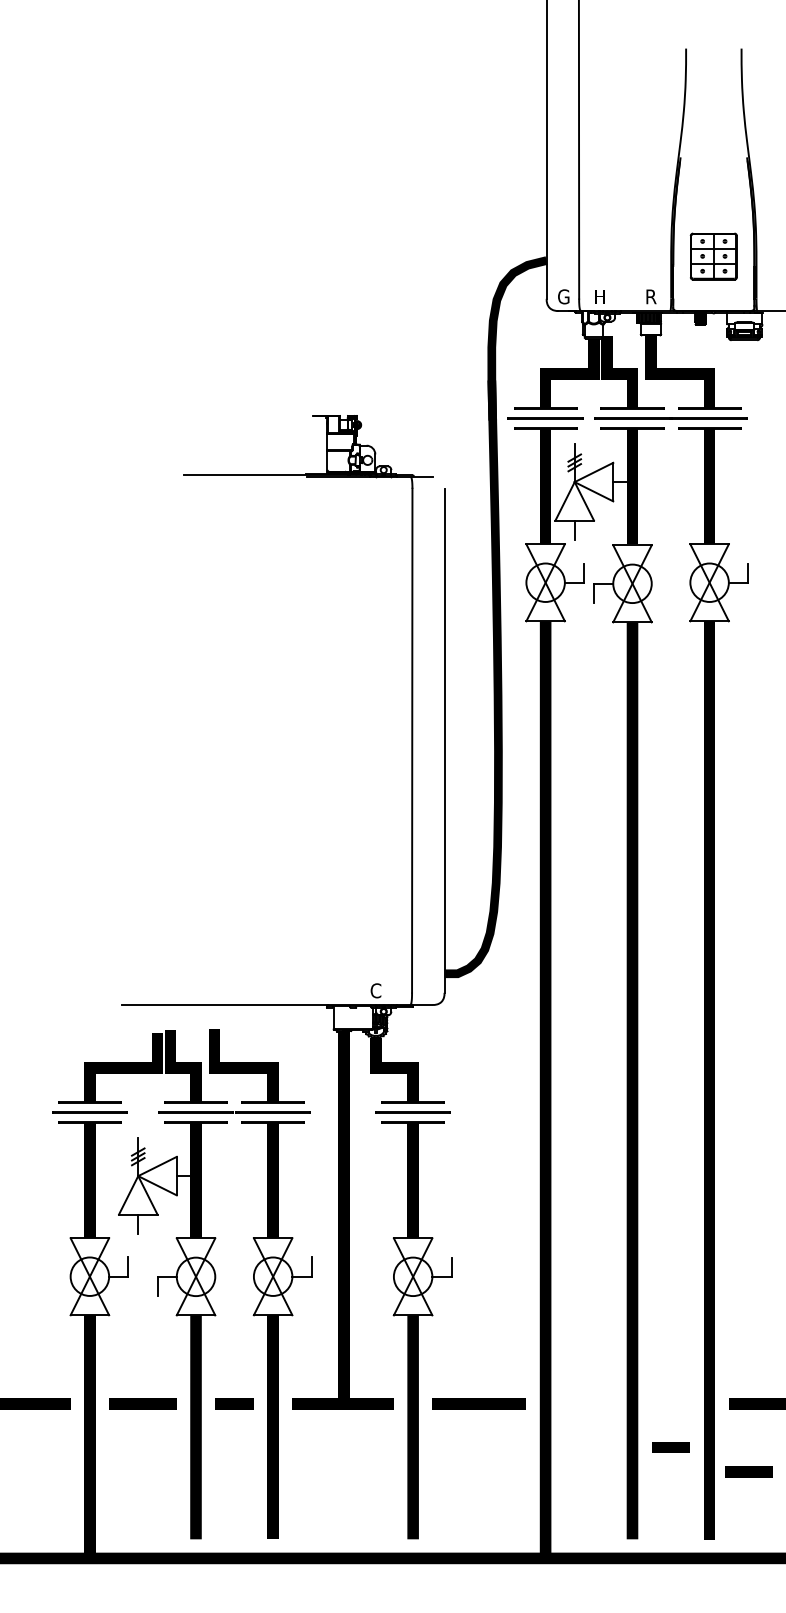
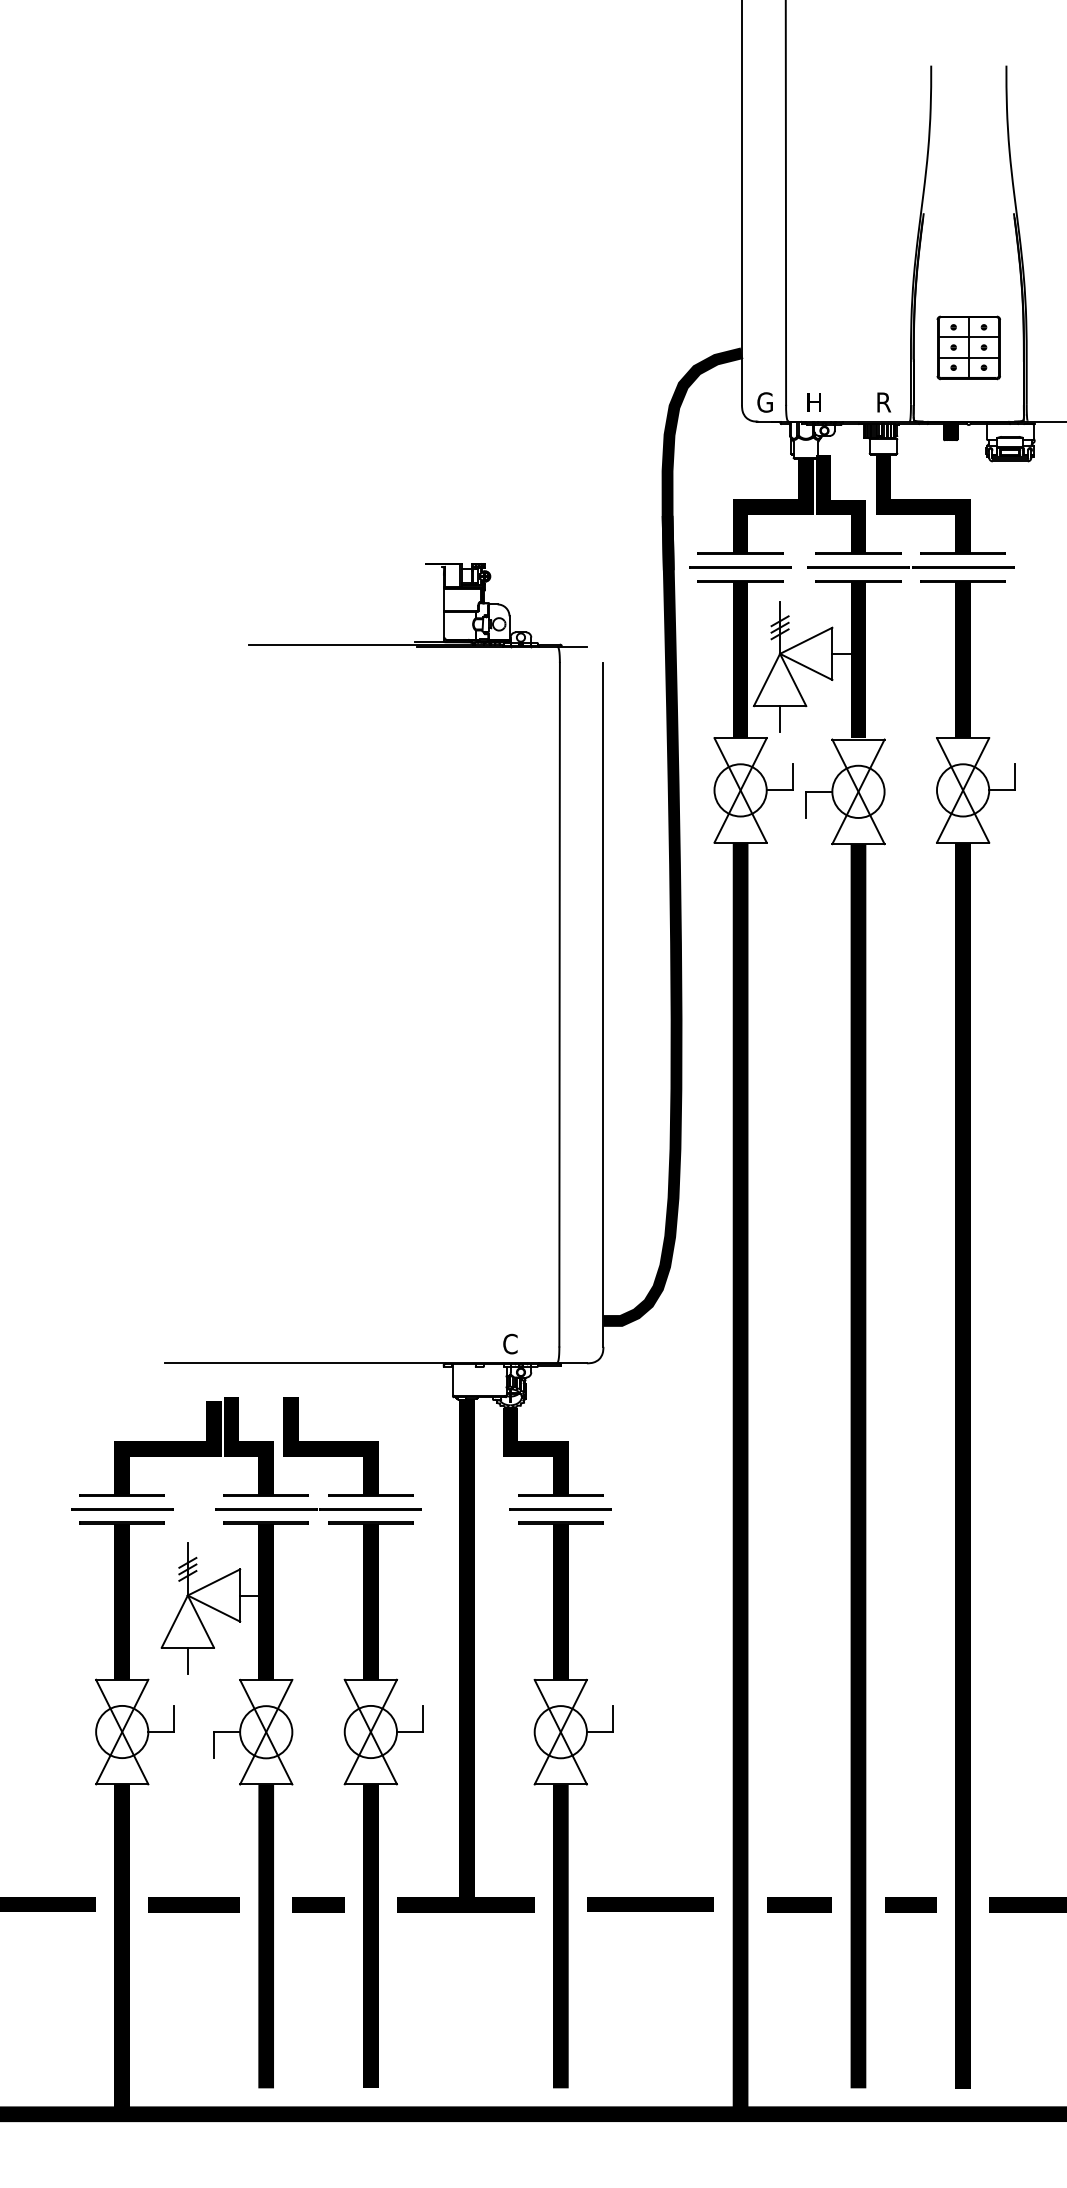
line: (670, 1447) -> (910, 1904), moved
line: (748, 1471) -> (799, 1904), moved

